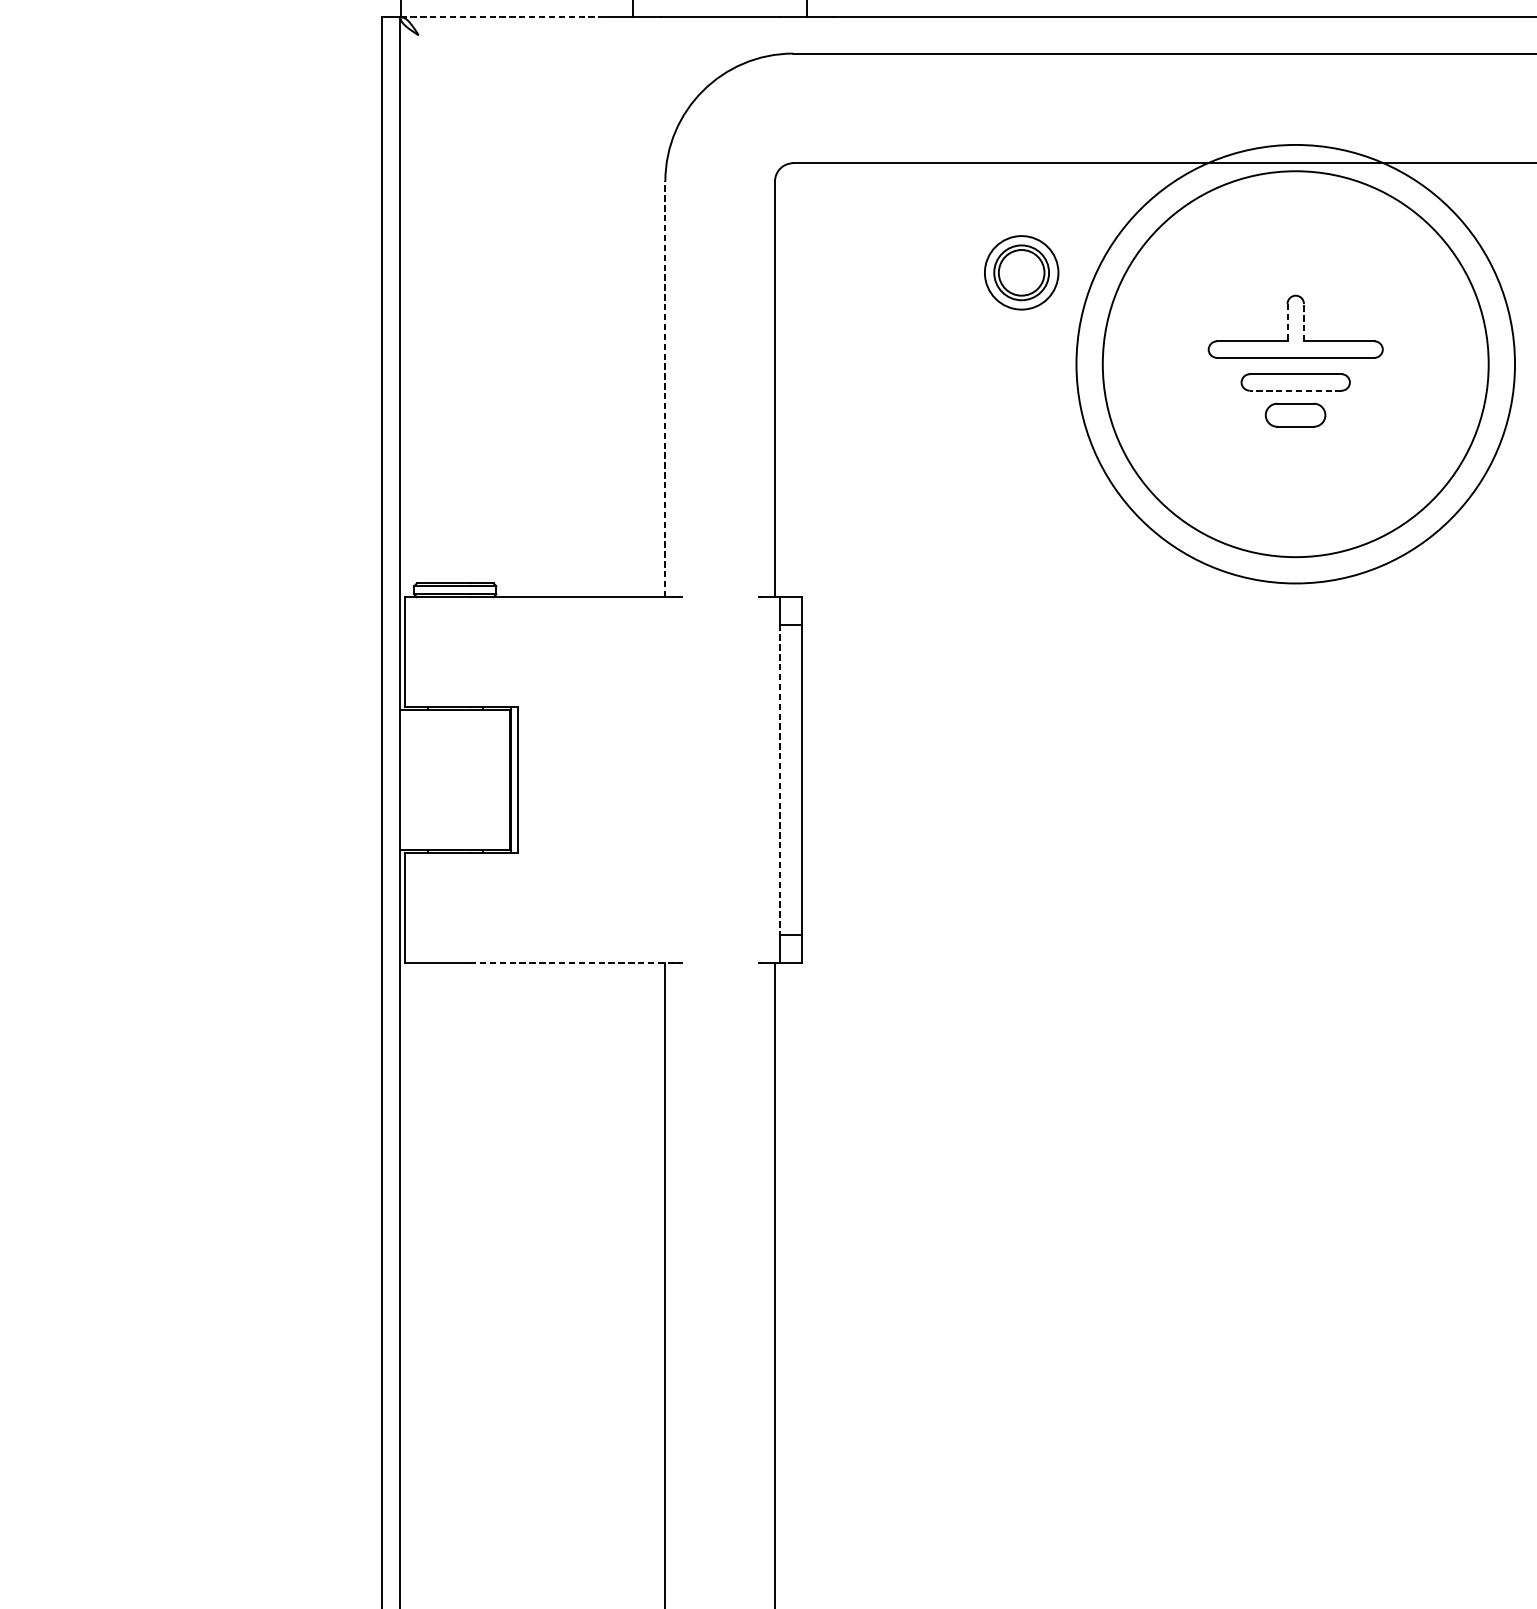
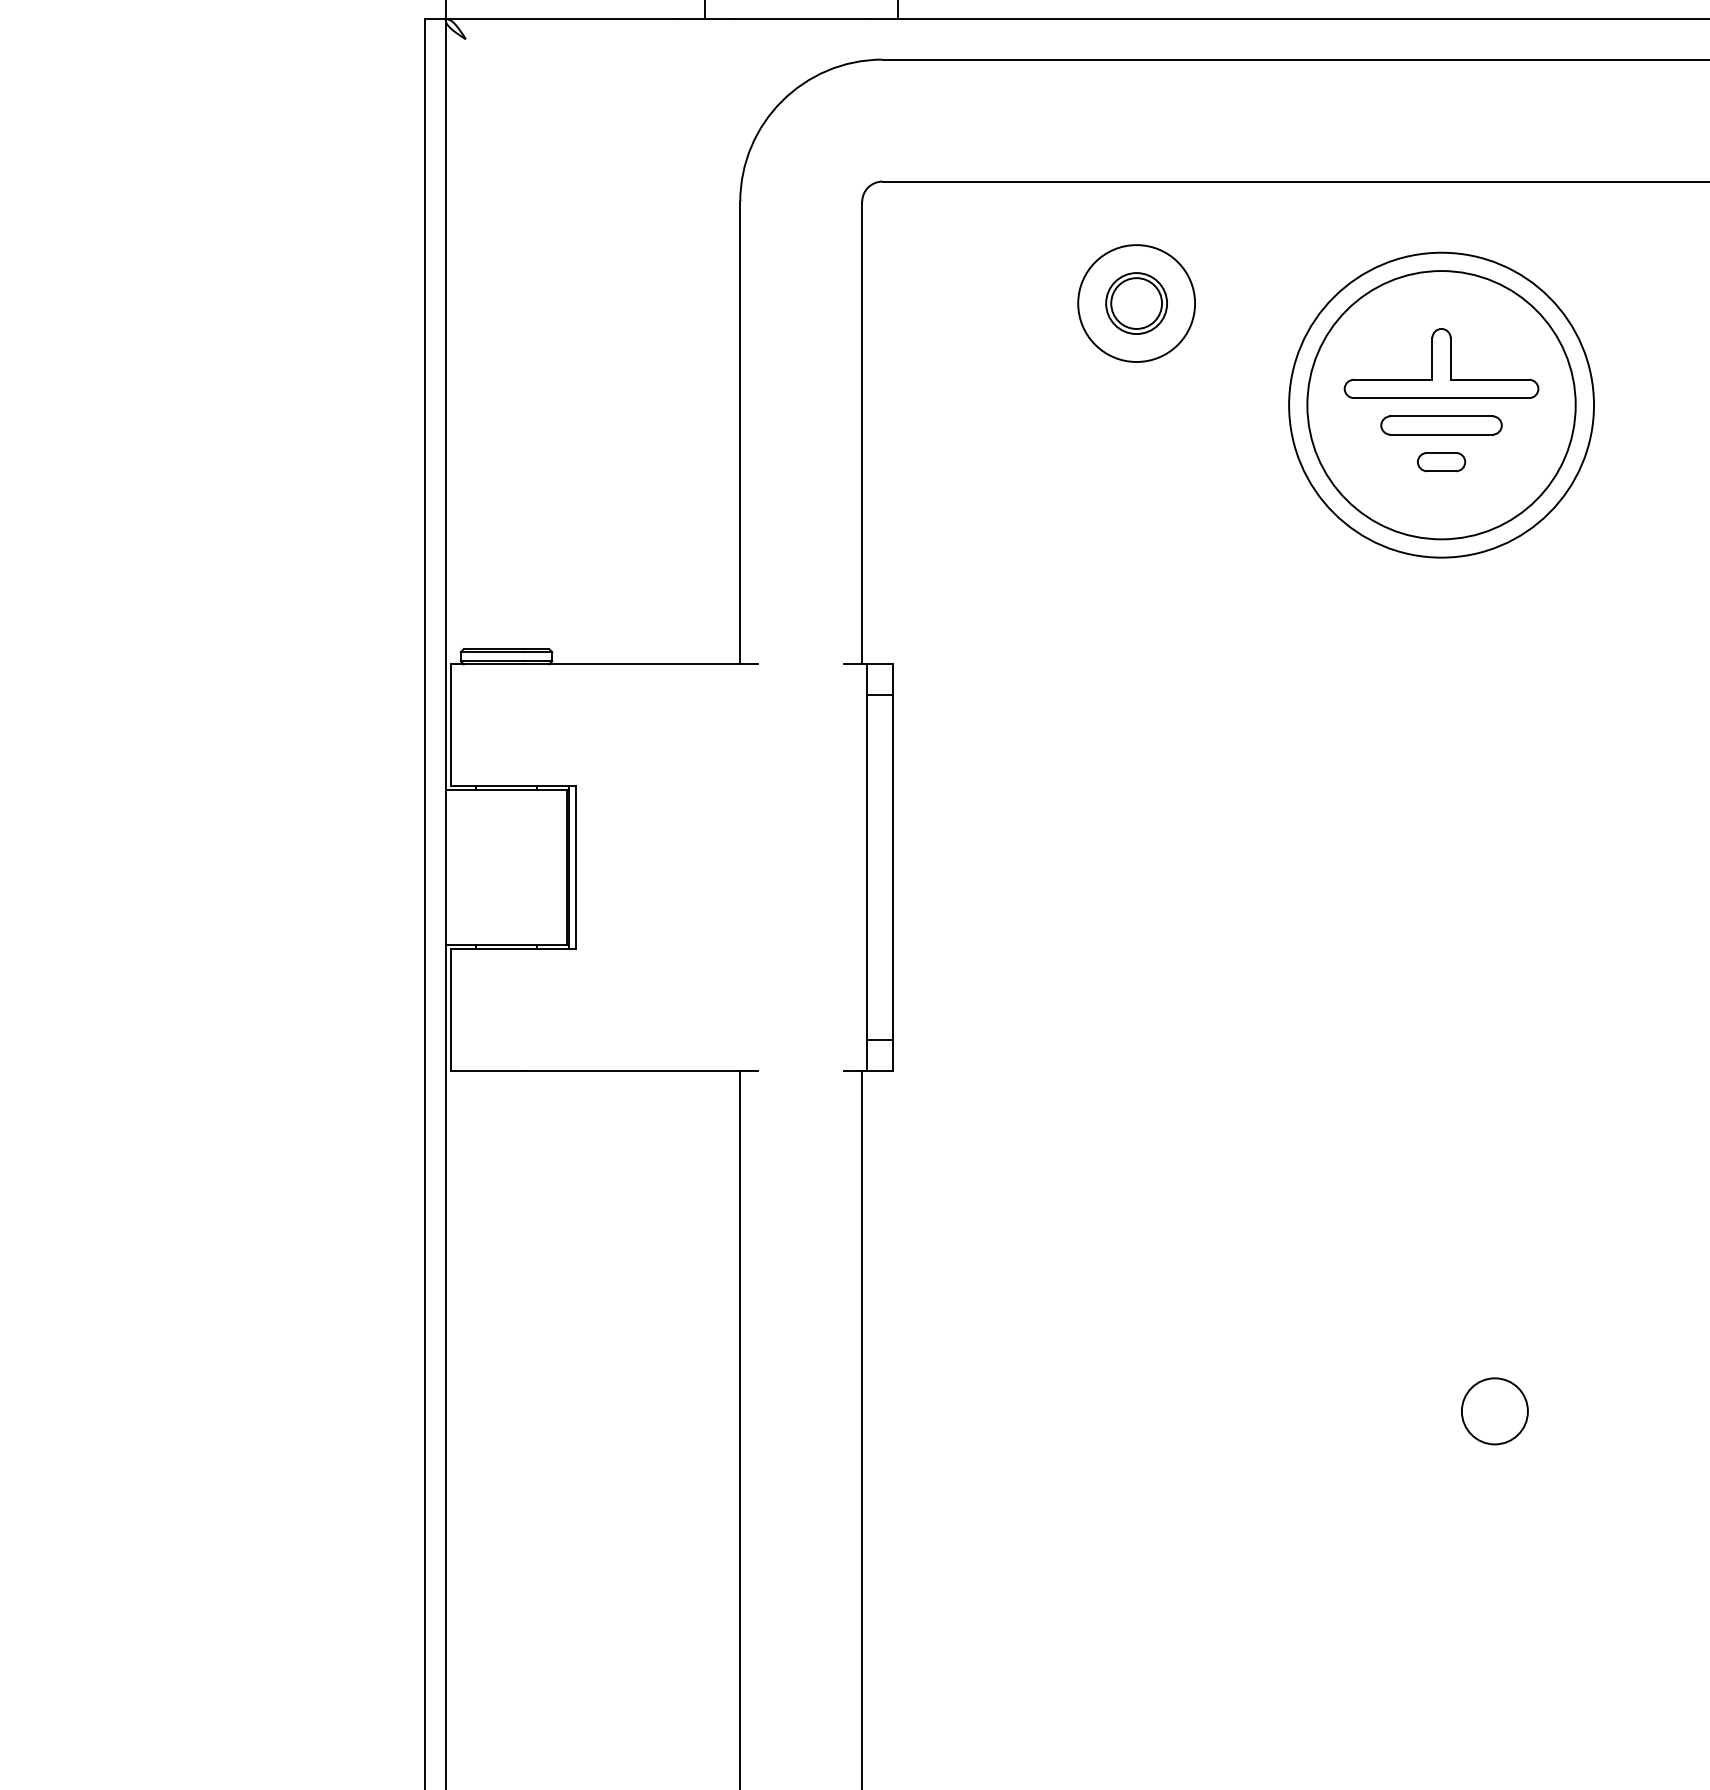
line: (503, 16) -> (560, 18), dashed -> solid
circle: (1021, 272) -> (1136, 303), size x1.43
line: (1287, 322) -> (1432, 358), dashed -> solid
line: (1303, 322) -> (1450, 358), dashed -> solid
circle: (1295, 363) -> (1441, 404), size x0.62
circle: (1295, 364) -> (1441, 405), size x0.62
line: (665, 388) -> (740, 432), dashed -> solid
line: (1295, 390) -> (1441, 434), dashed -> solid
part: (1295, 415) -> (1441, 462), size x0.71
line: (779, 779) -> (867, 867), dashed -> solid
line: (572, 962) -> (636, 1070), dashed -> solid
circle: (1343, 1268) -> (1494, 1411), added

